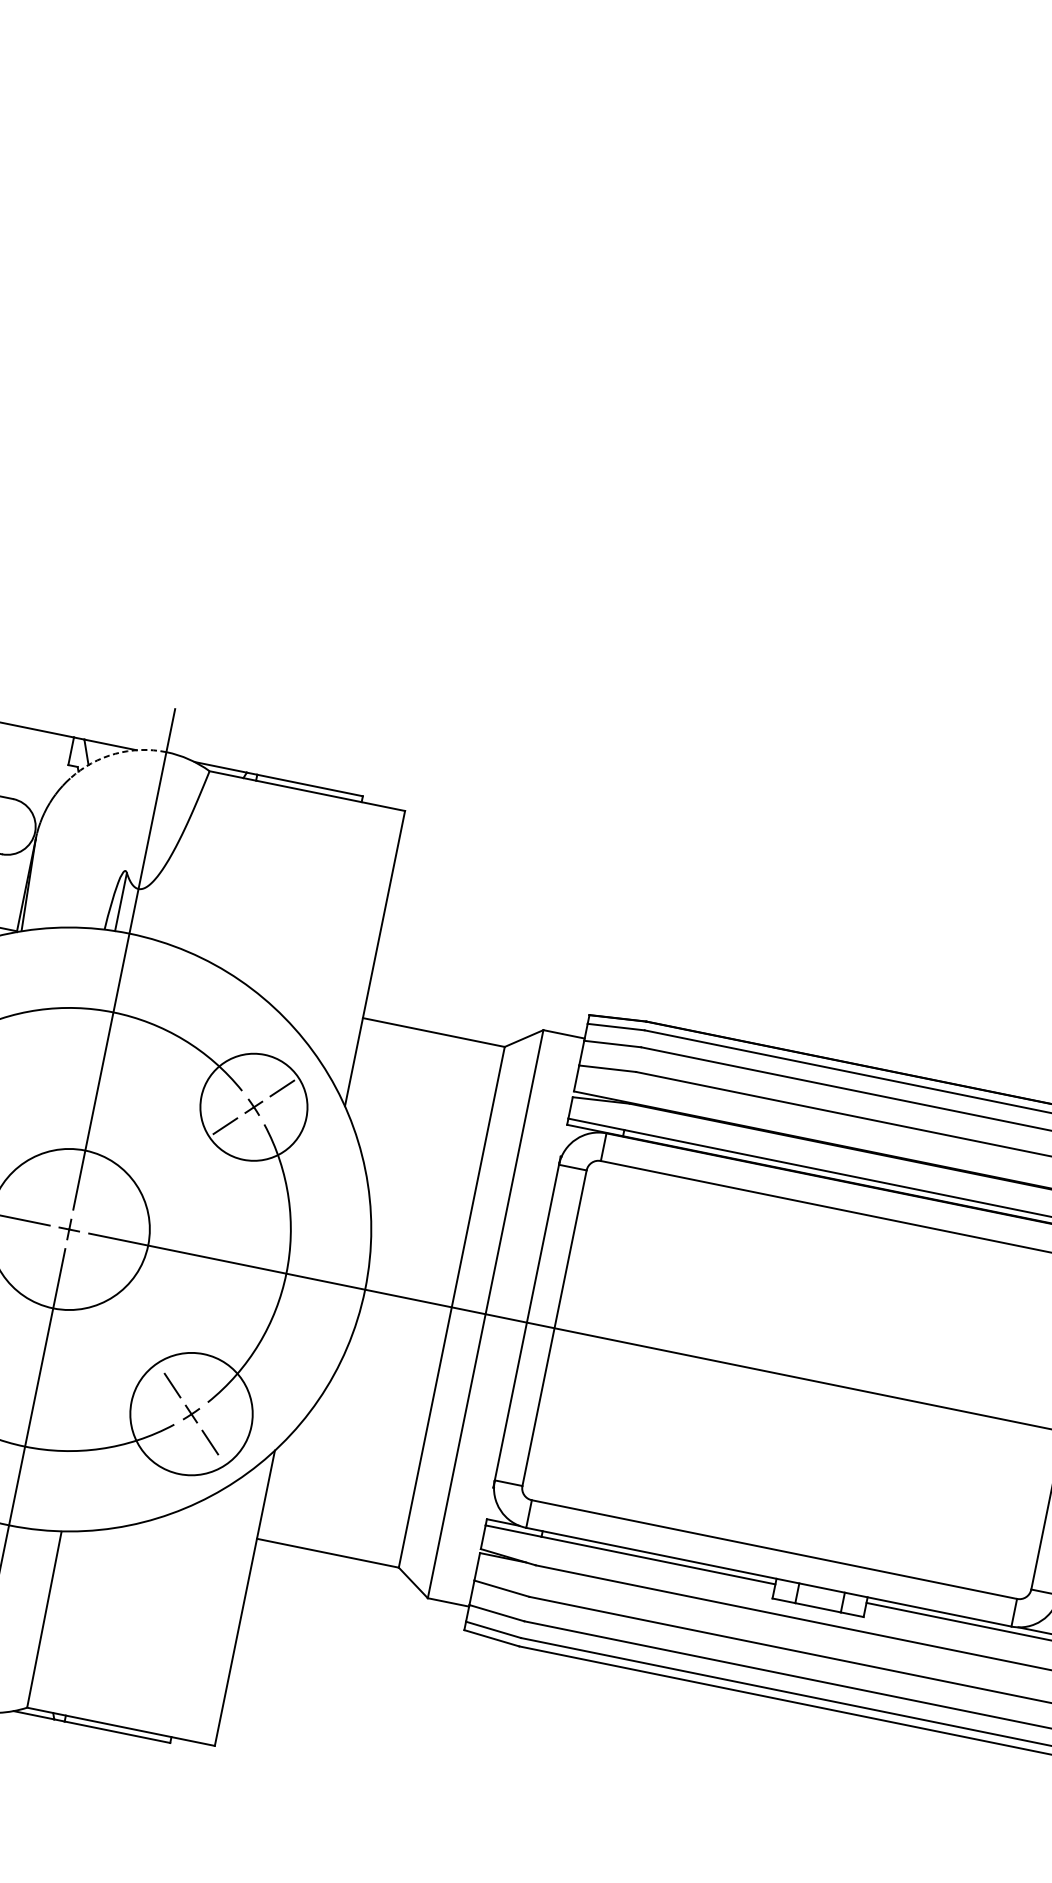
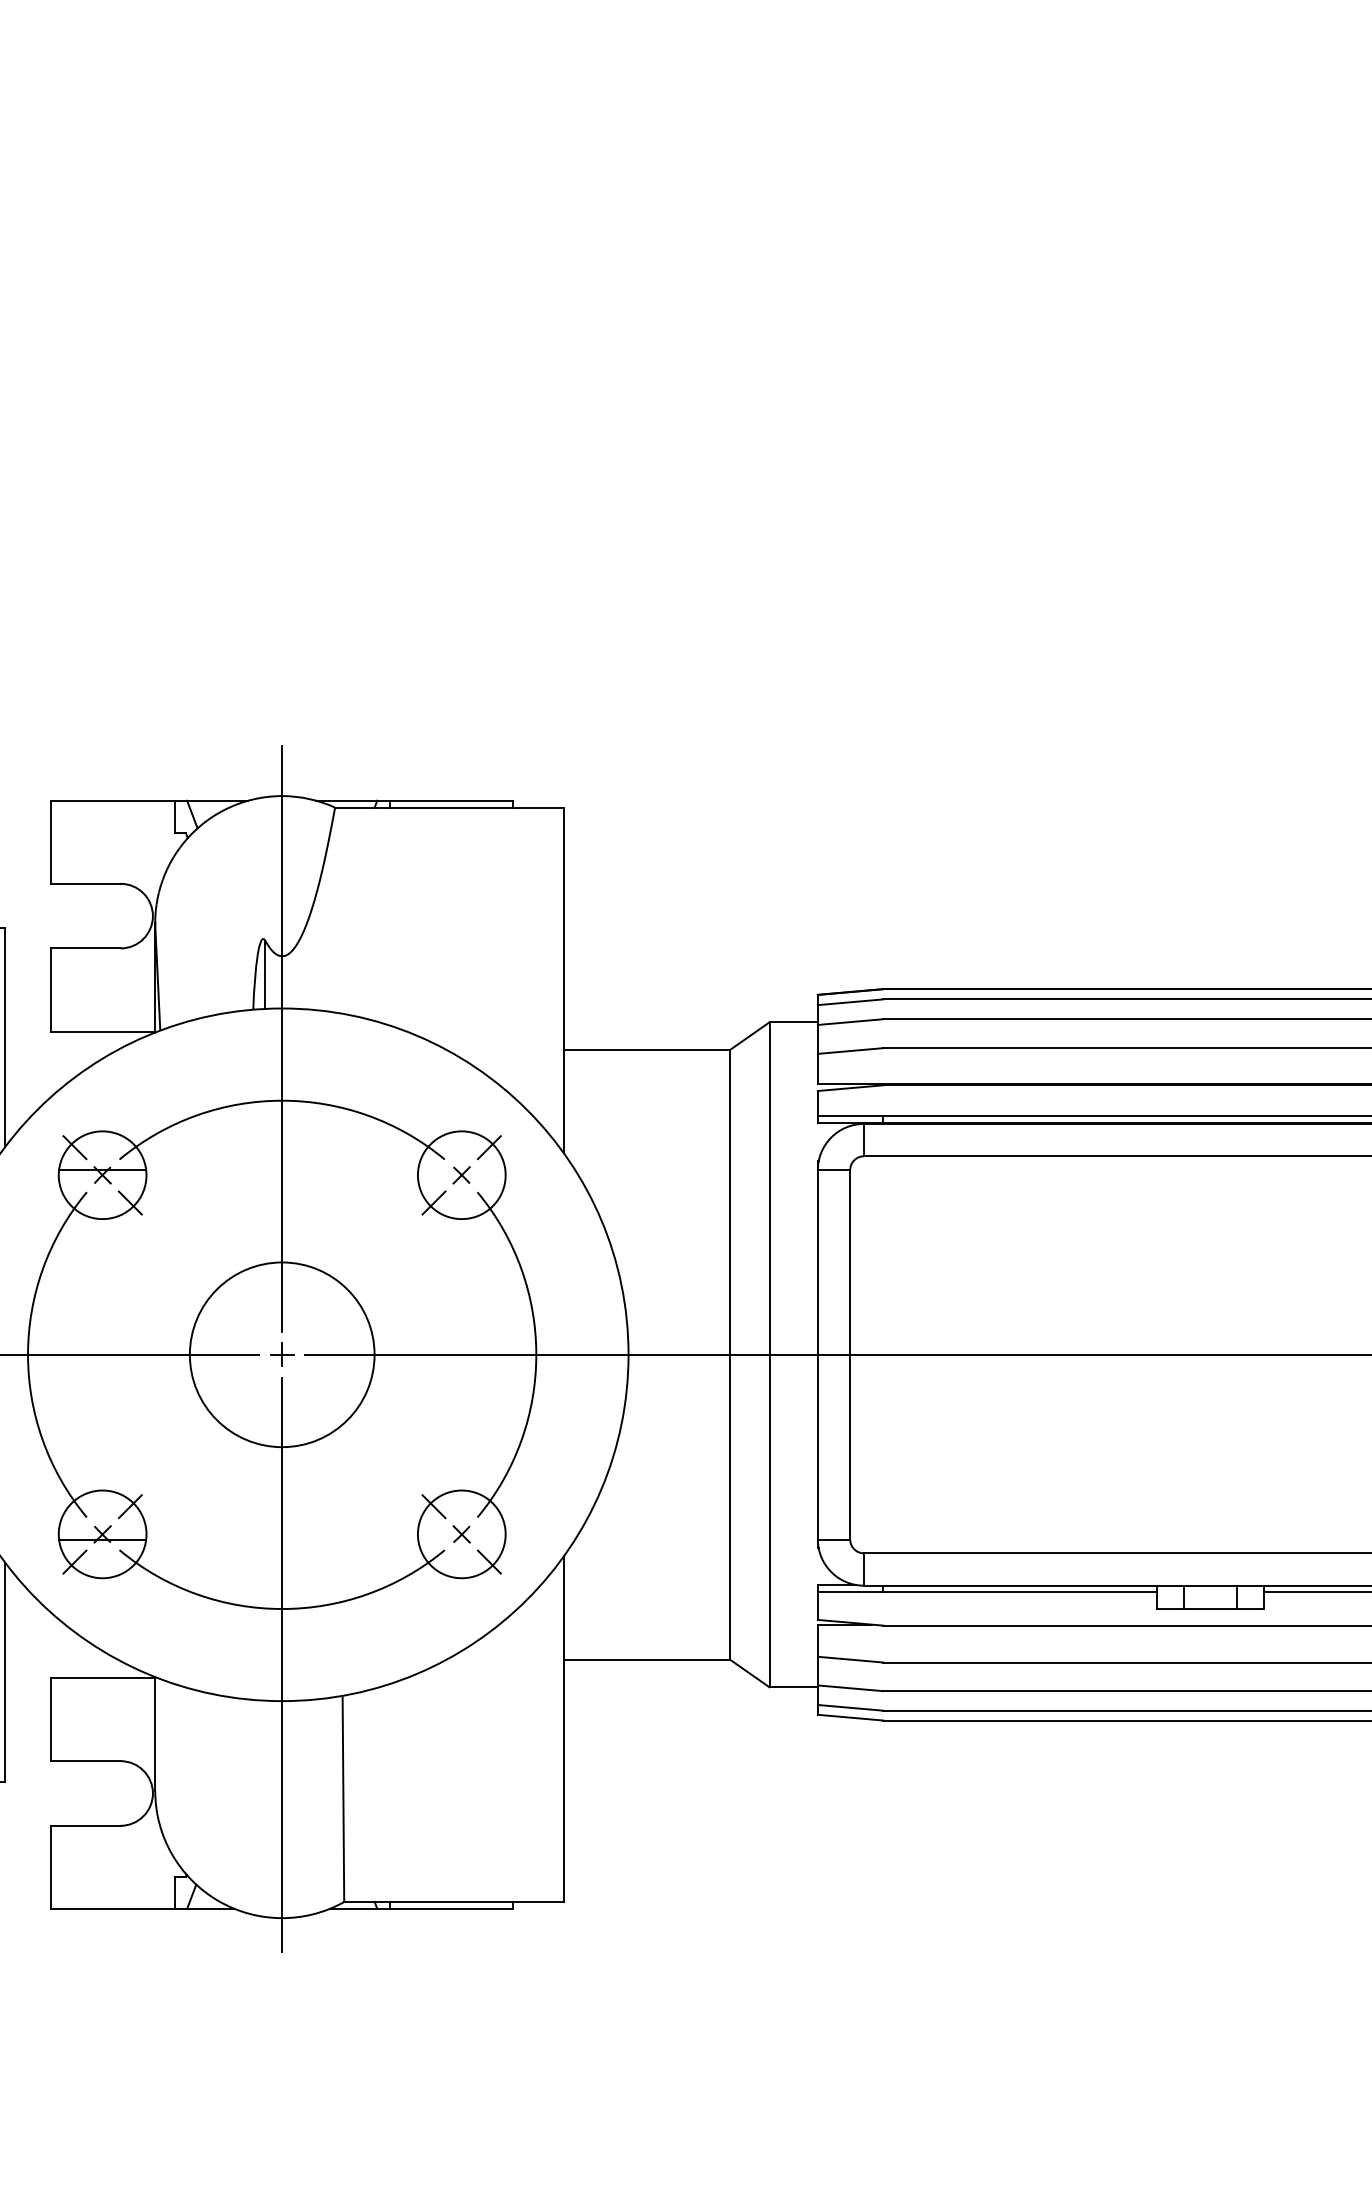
arc: (115, 753) -> (225, 809), dashed -> solid
circle: (253, 1107) -> (461, 1175), size x0.71
circle: (191, 1414) -> (461, 1534), size x0.62

